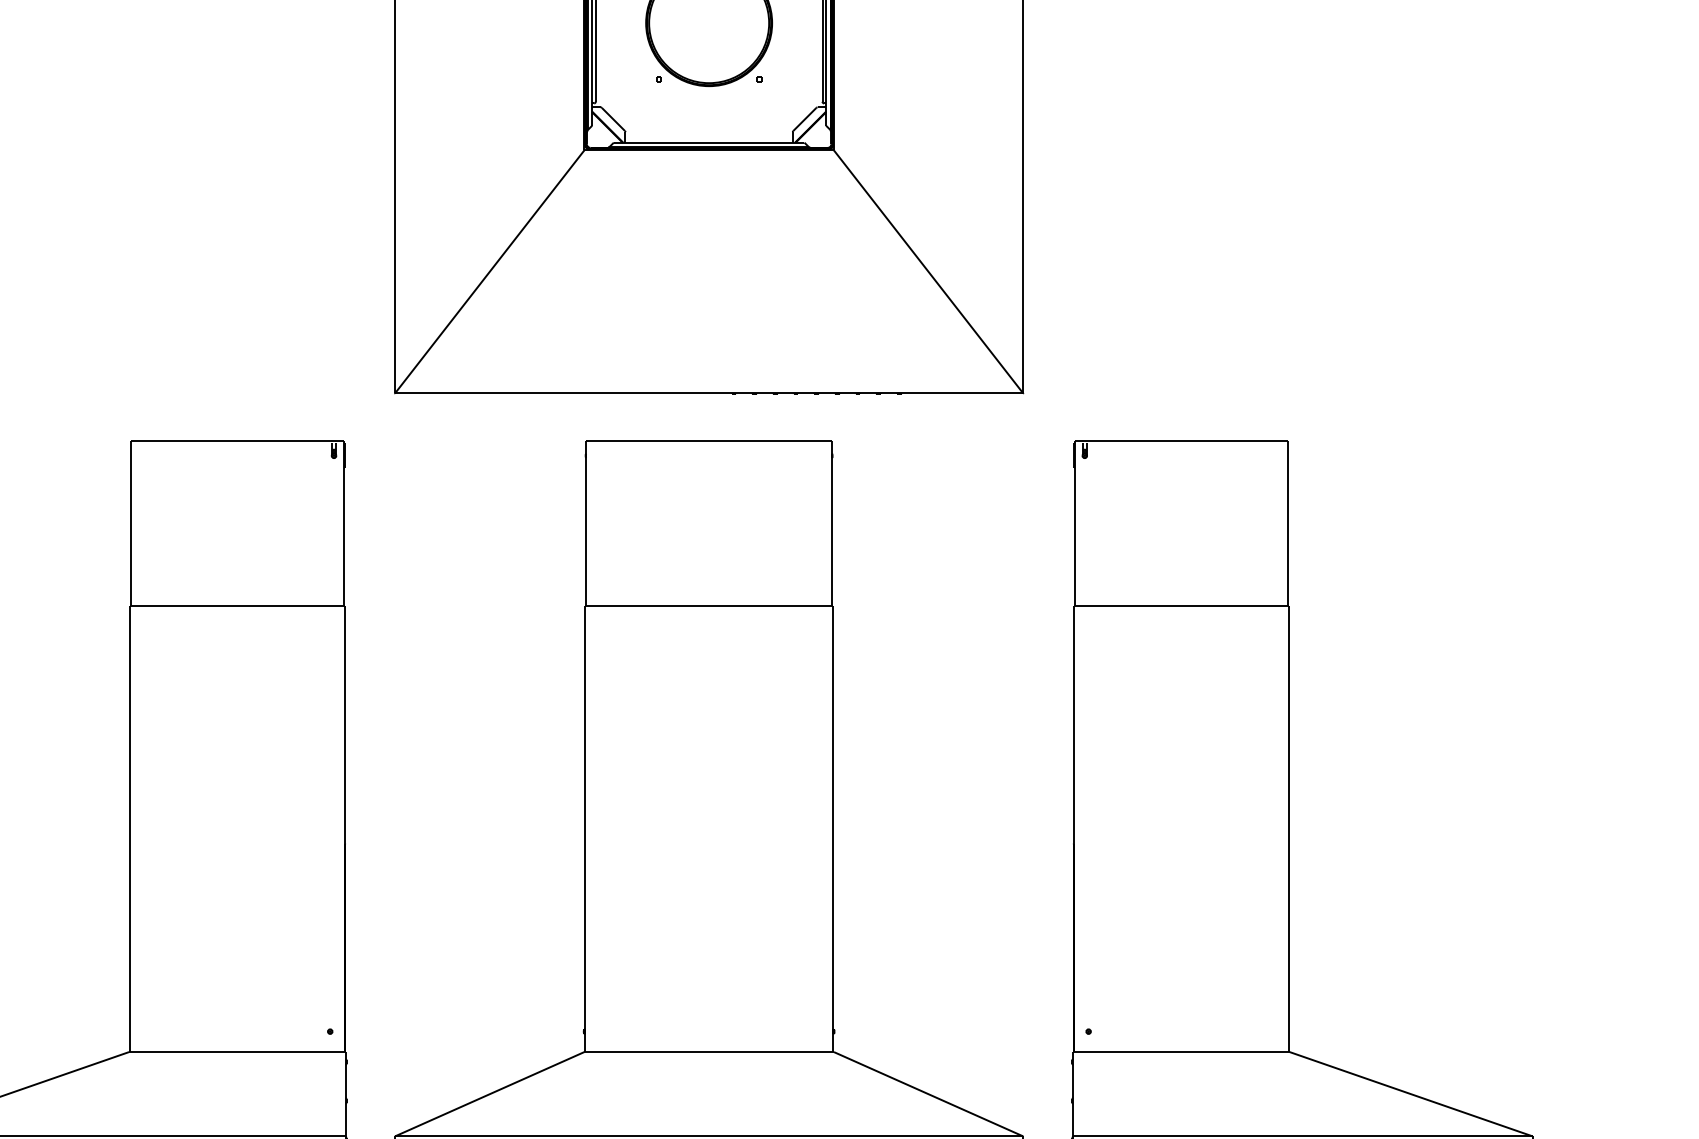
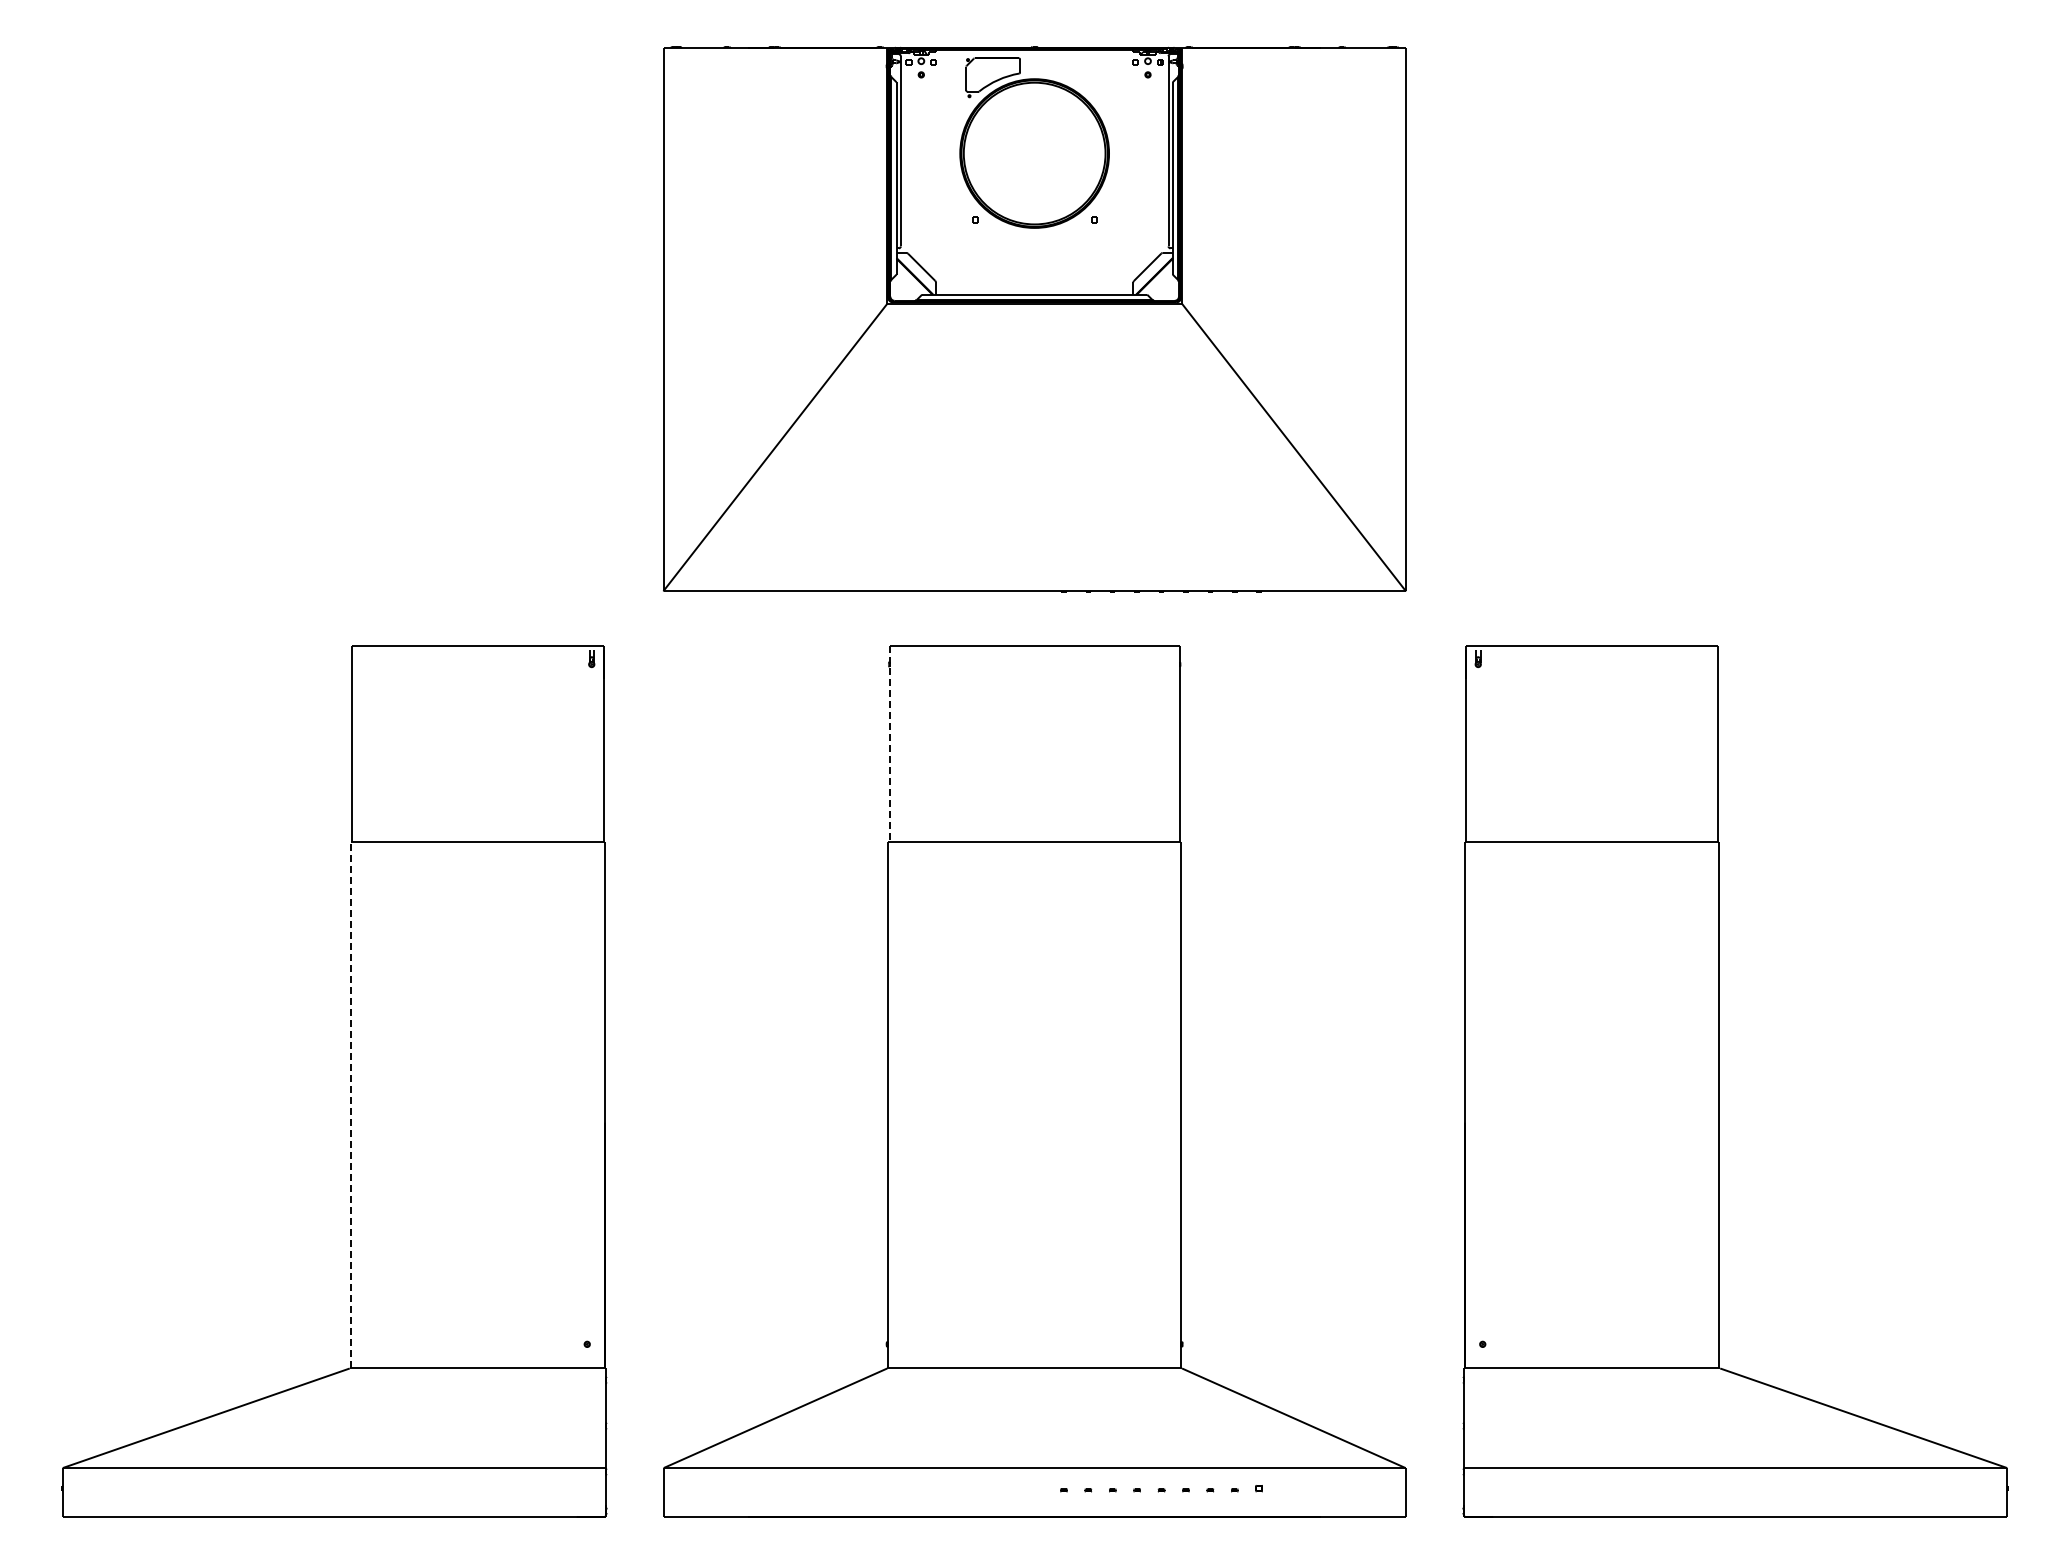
line: (586, 523) -> (889, 744), solid -> dashed
line: (130, 828) -> (351, 1104), solid -> dashed

